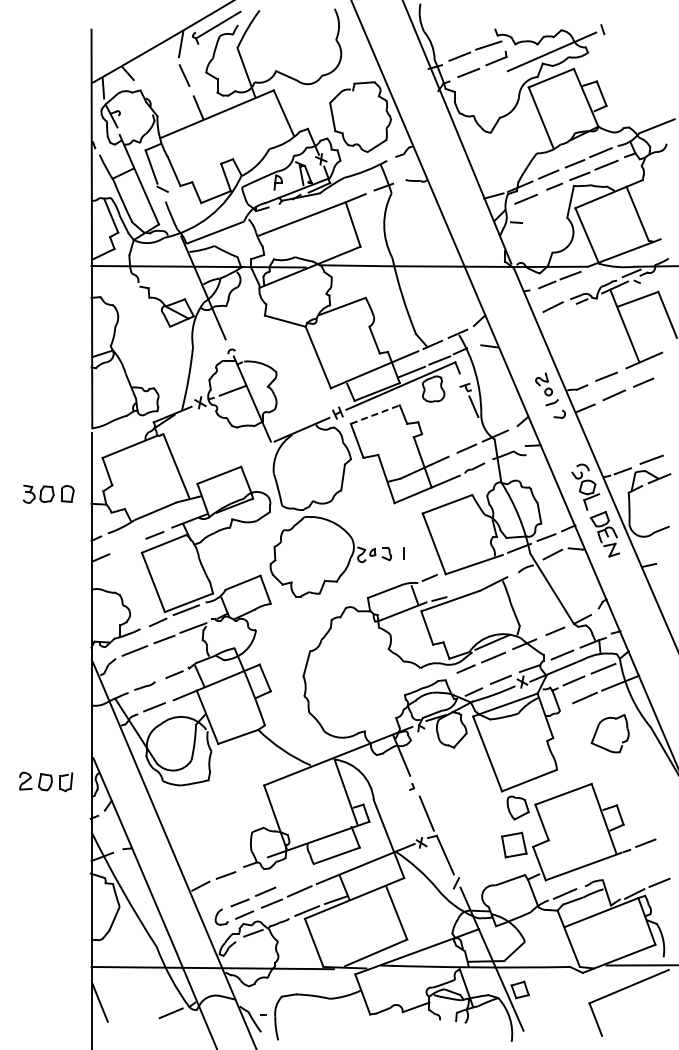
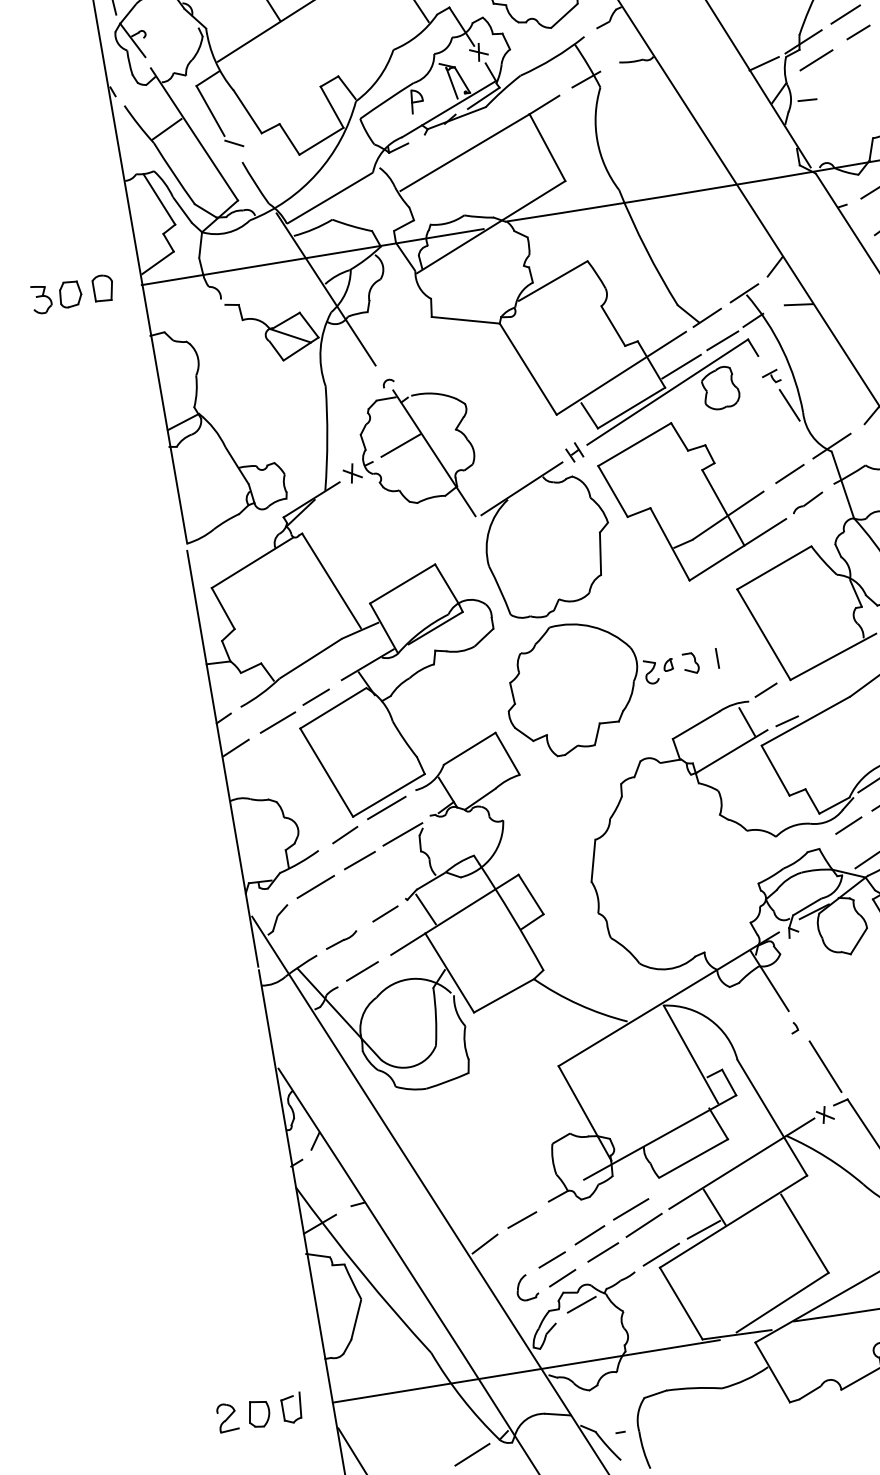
line: (375, 414) -> (634, 444), dashed -> solid
part: (48, 493) -> (72, 292), moved
line: (128, 546) -> (277, 722), added
part: (46, 781) -> (260, 1412), moved
line: (292, 879) -> (629, 1208), added

